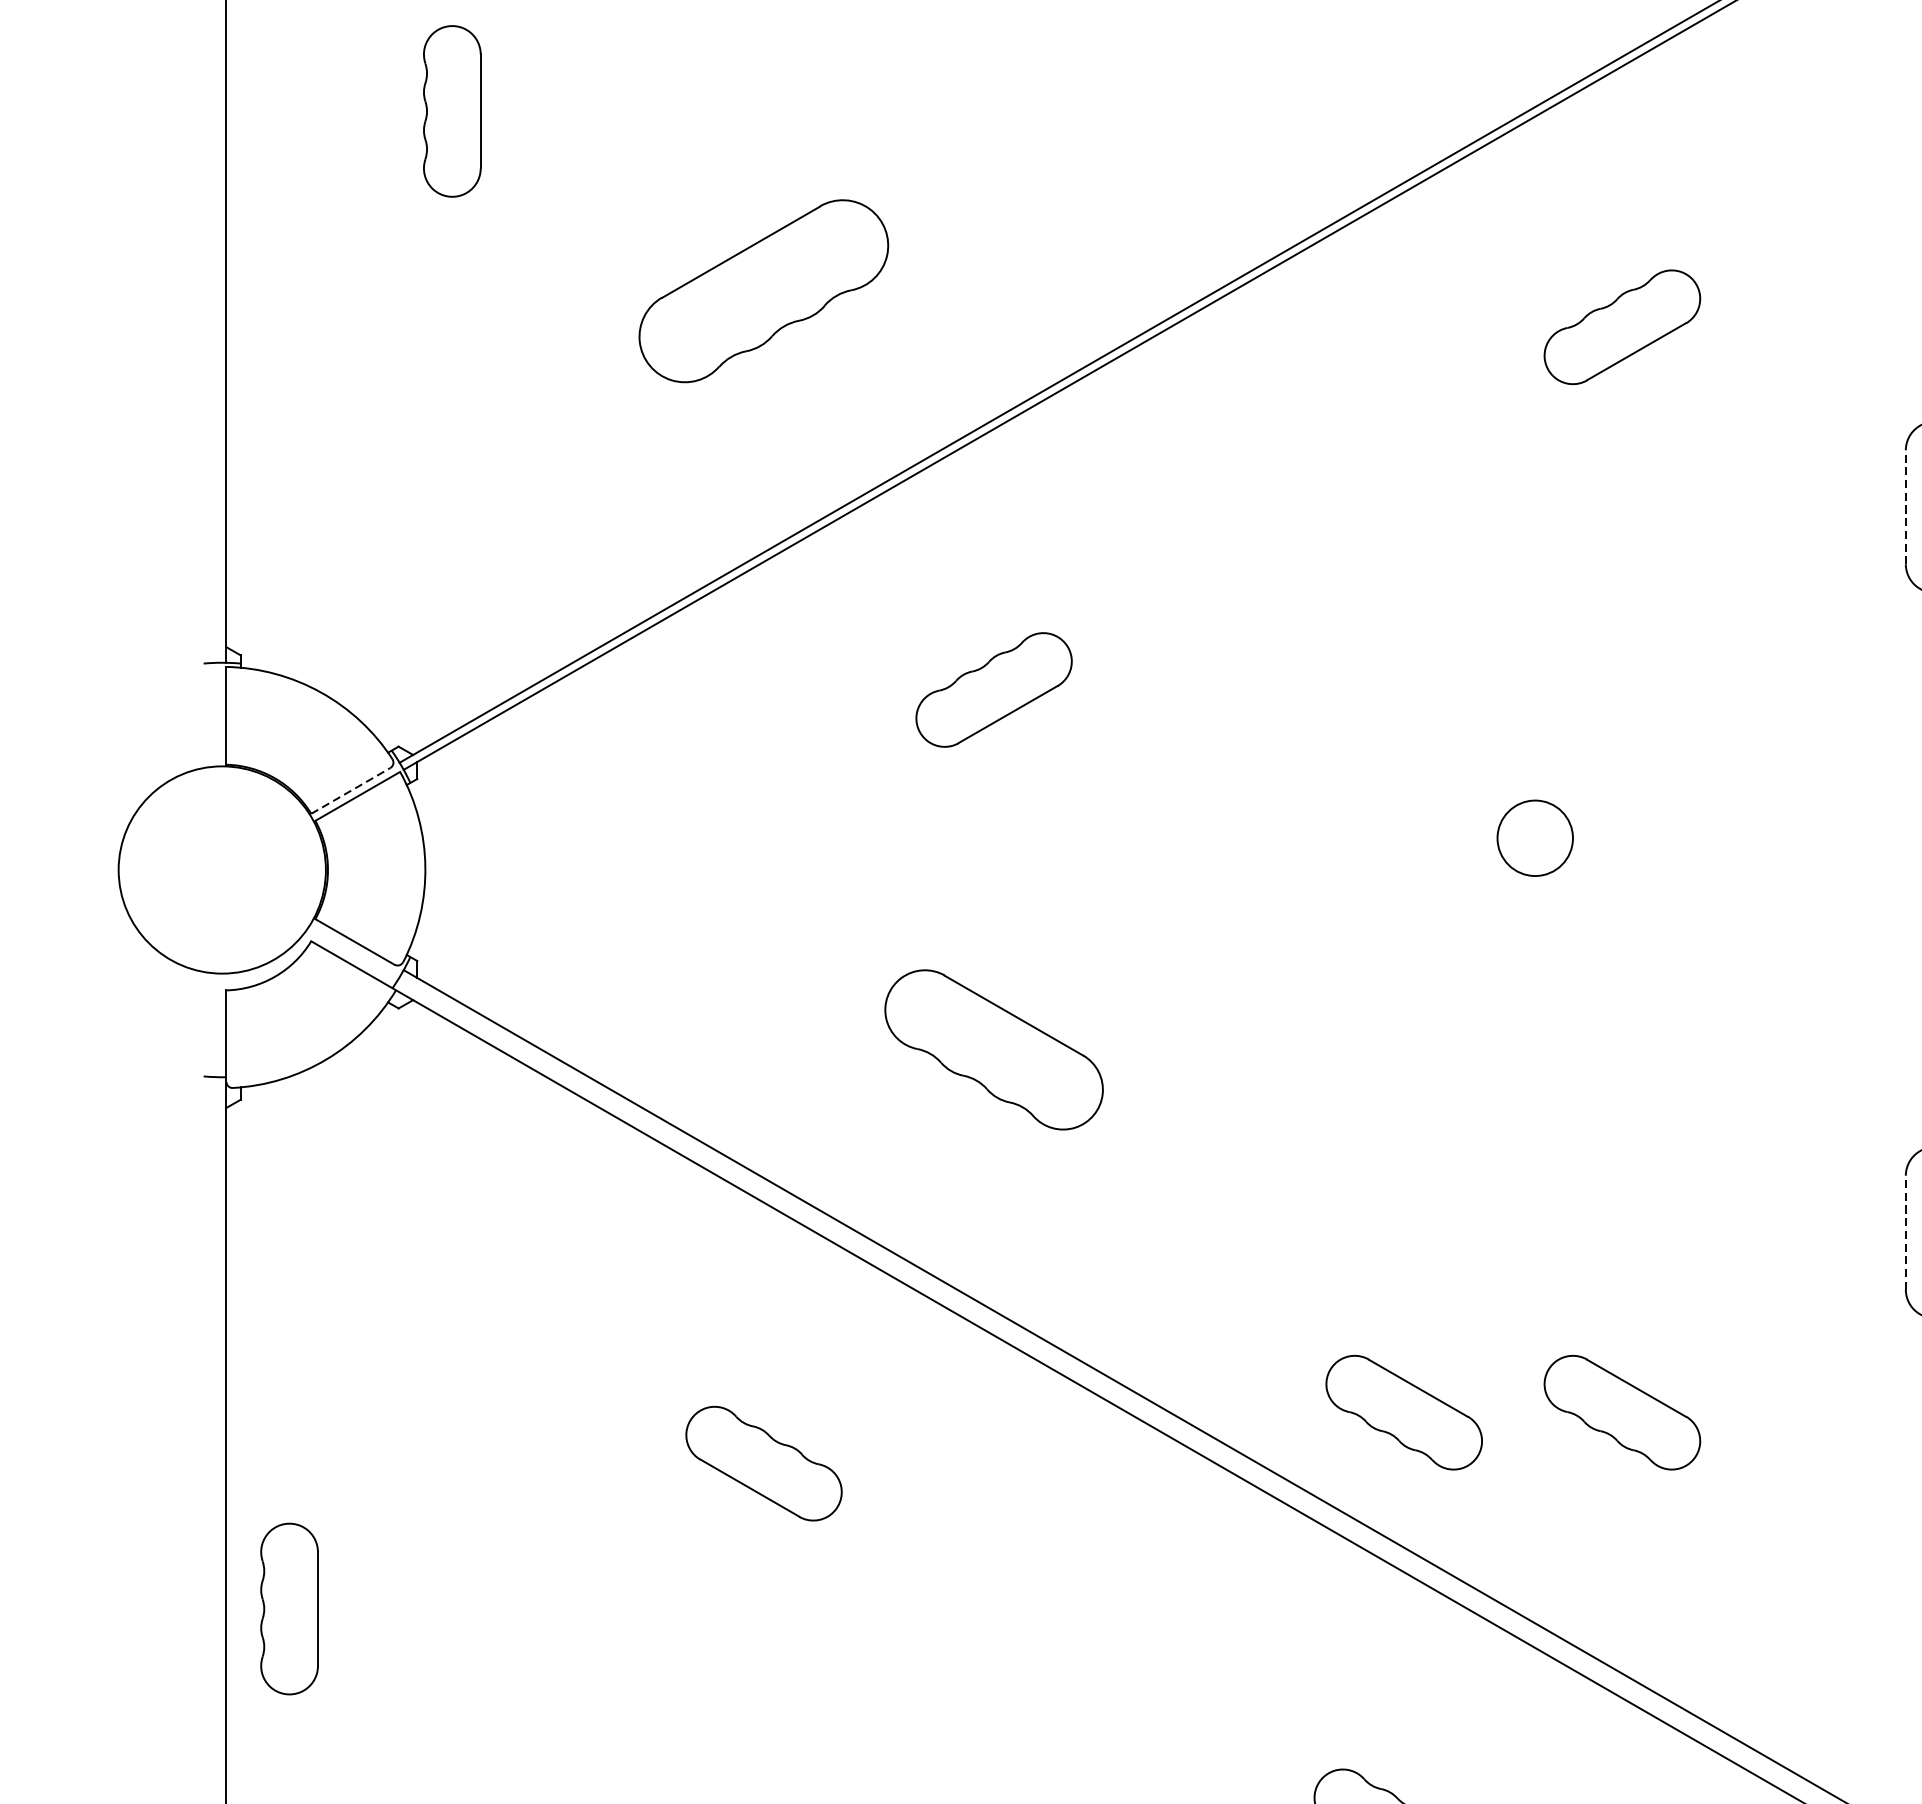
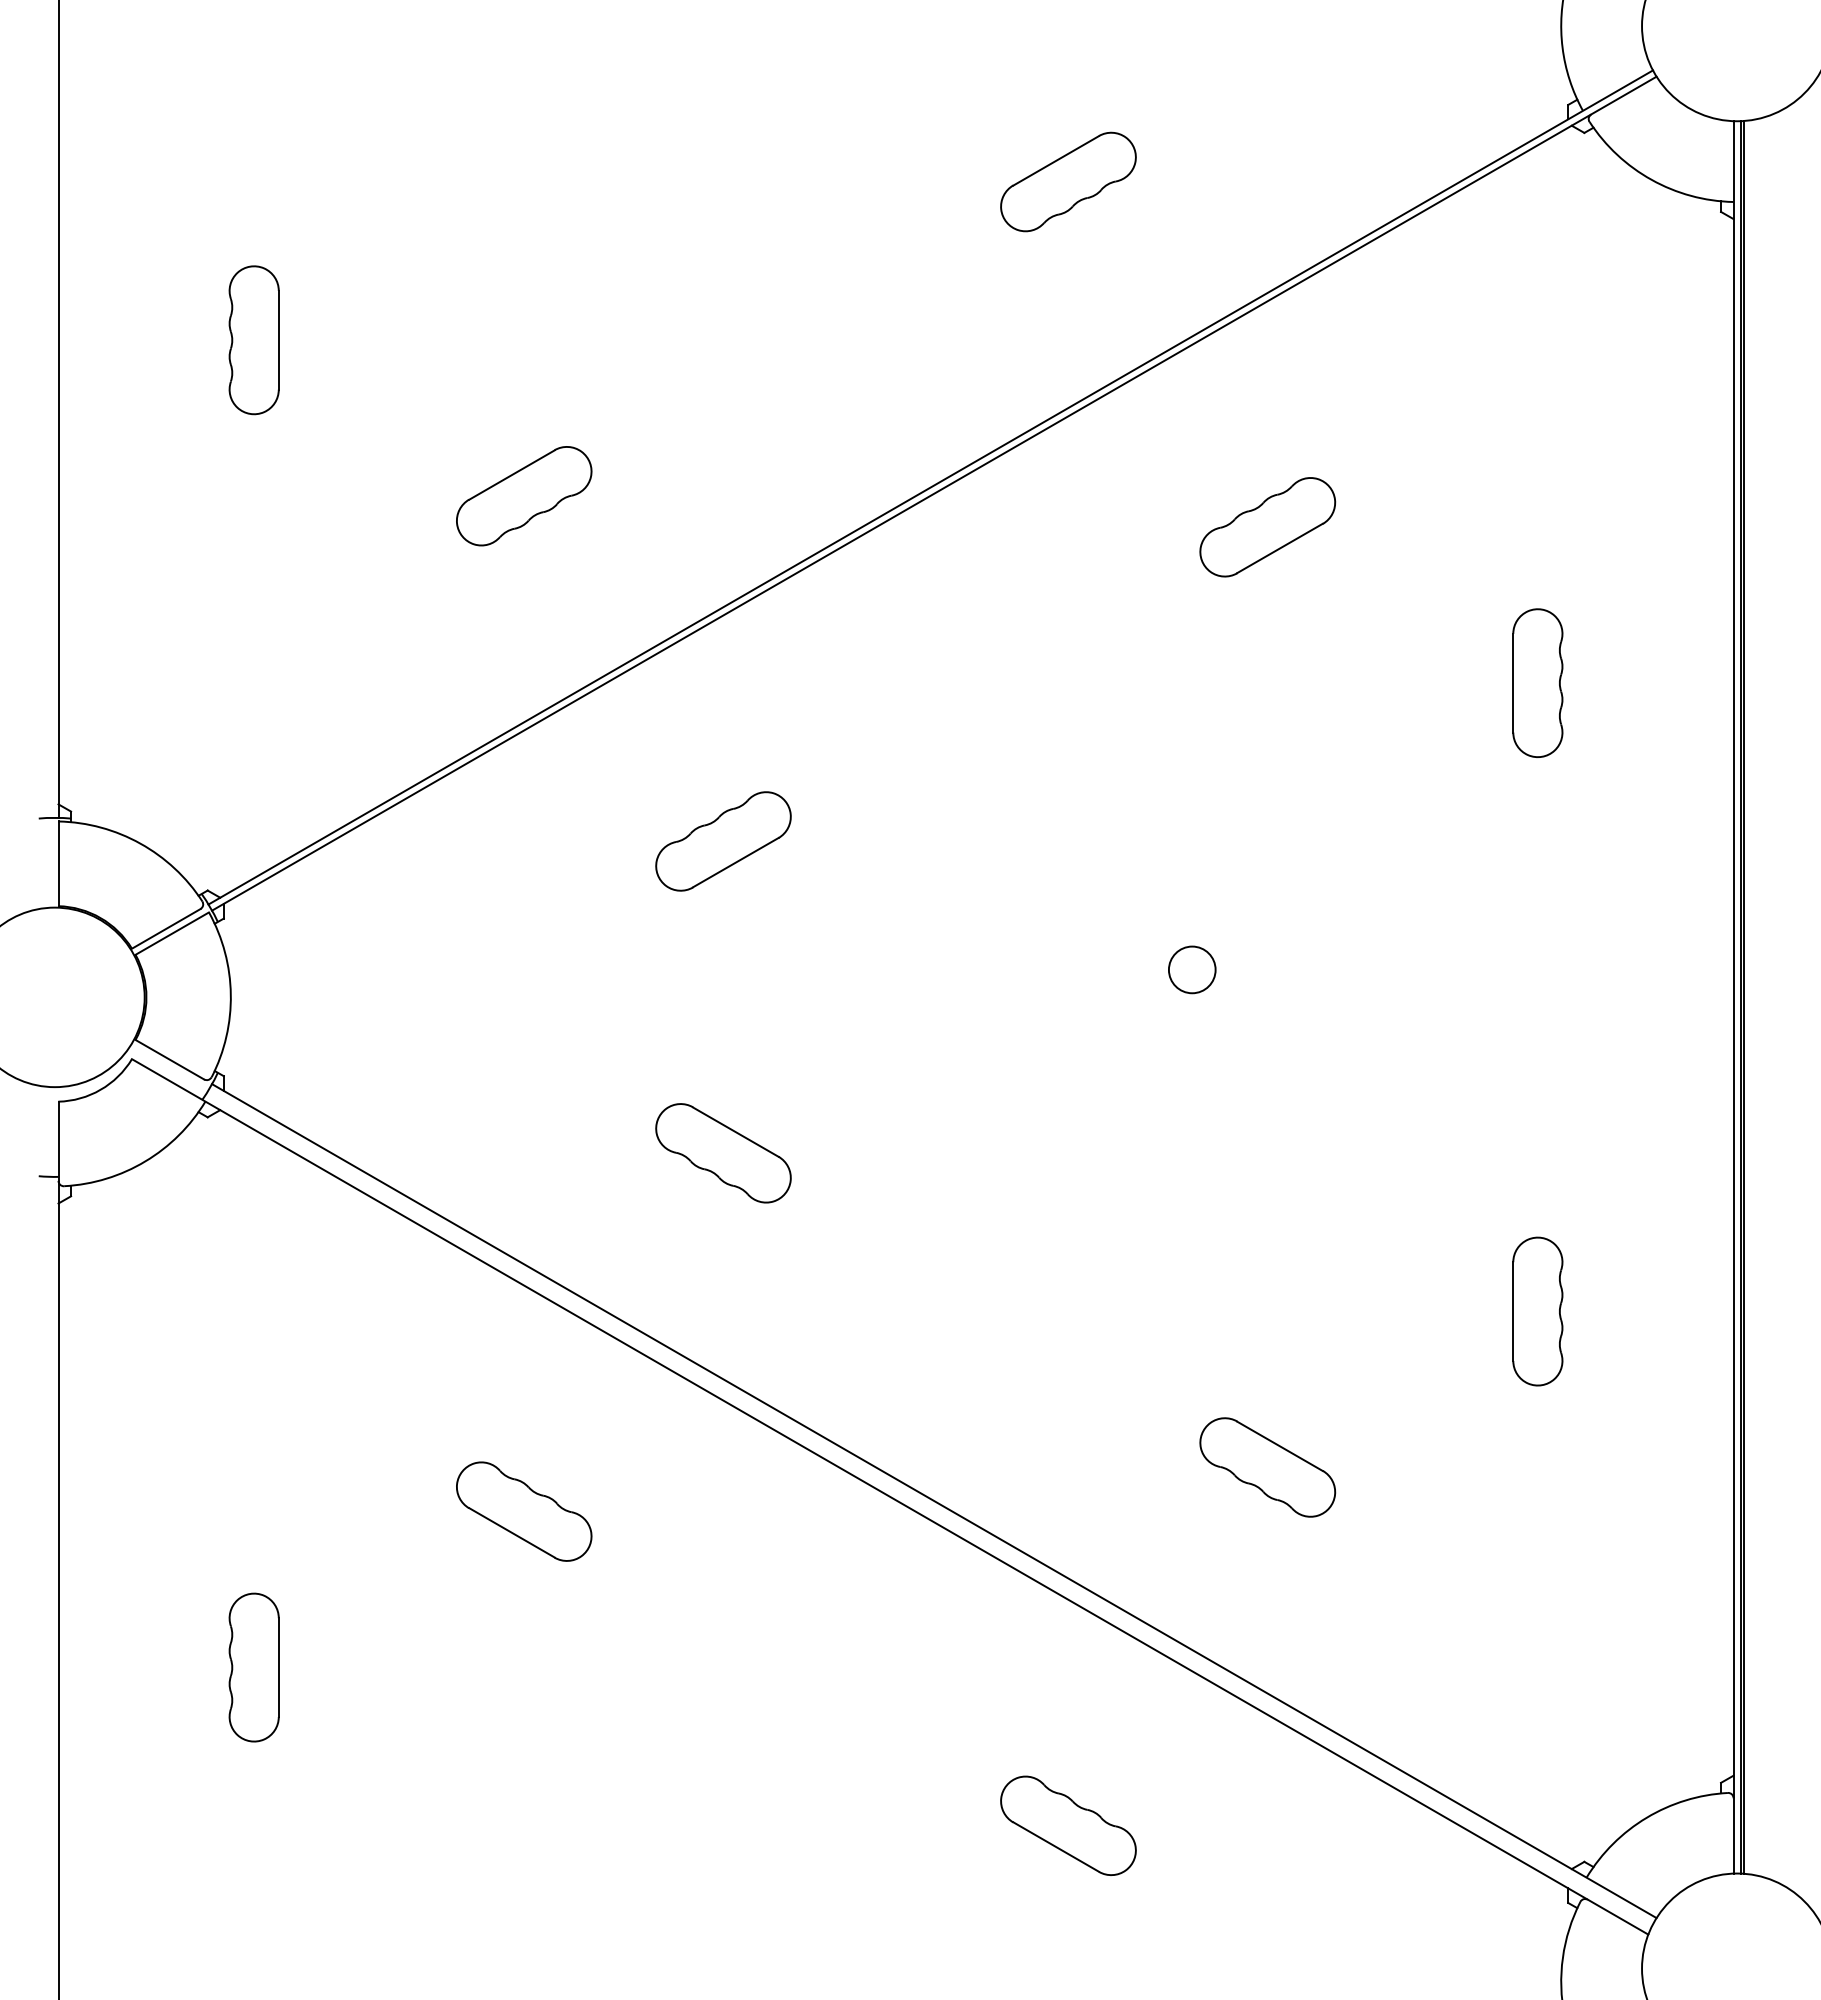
part: (764, 291) -> (524, 496), size x0.62
line: (1906, 506) -> (1513, 682), dashed -> solid
line: (351, 790) -> (166, 928), dashed -> solid
circle: (1534, 837) -> (1191, 969), size x0.71
part: (994, 1050) -> (723, 1153), size x0.71
line: (1906, 1232) -> (1513, 1311), dashed -> solid
part: (1403, 1412) -> (1078, 1467), removed
part: (288, 1608) -> (253, 1667), moved

